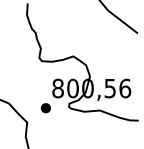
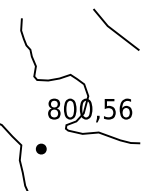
part: (46, 107) -> (41, 148), moved

